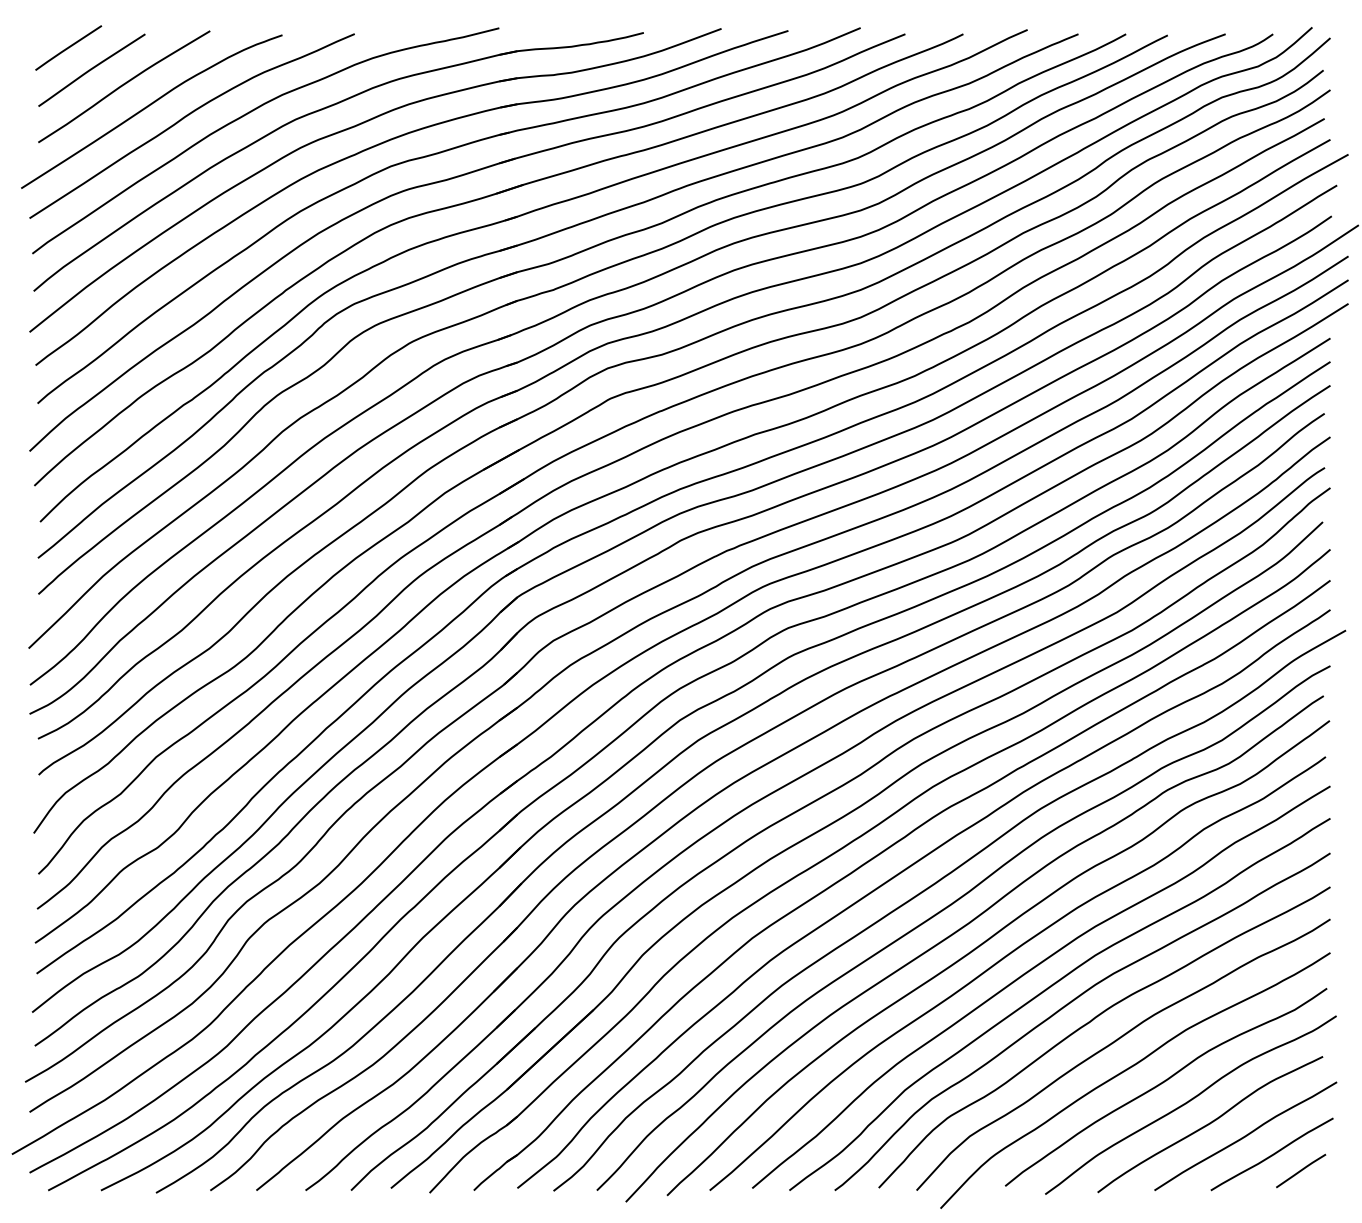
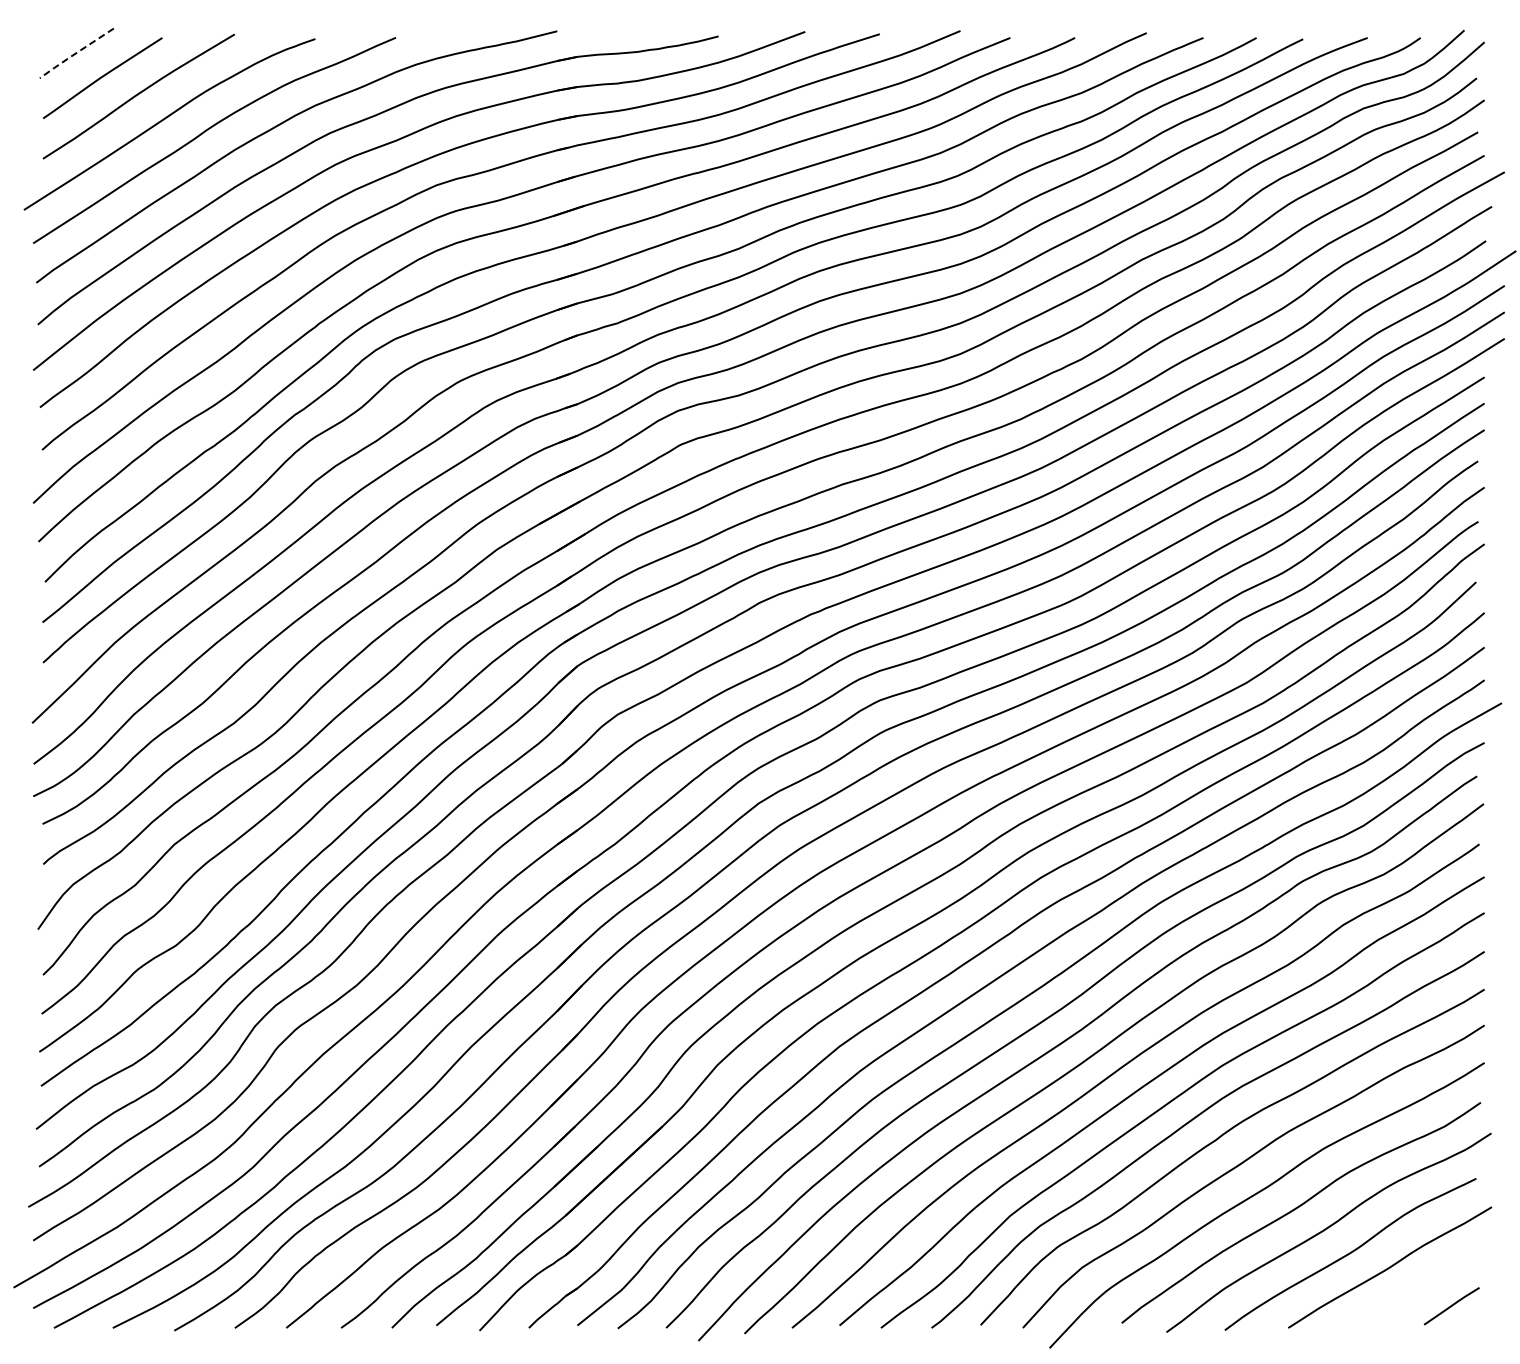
line: (67, 48) -> (75, 53), solid -> dashed
curve: (1272, 1154) -> (1419, 1287), removed

